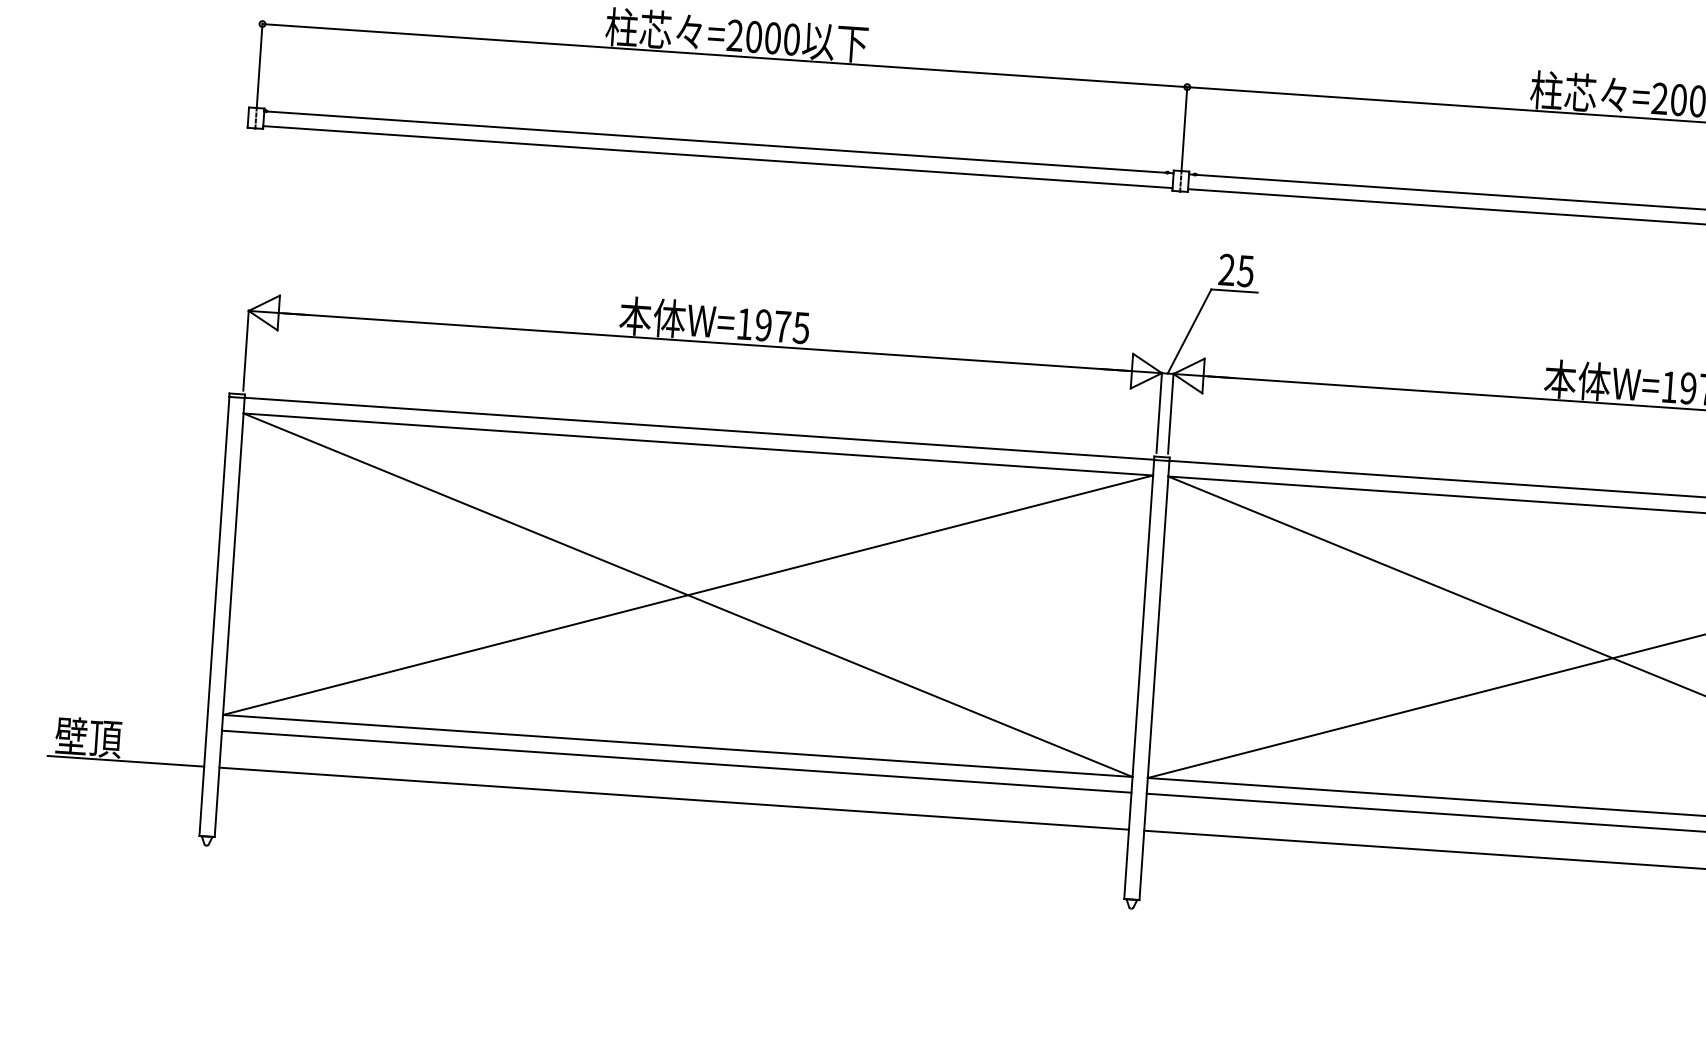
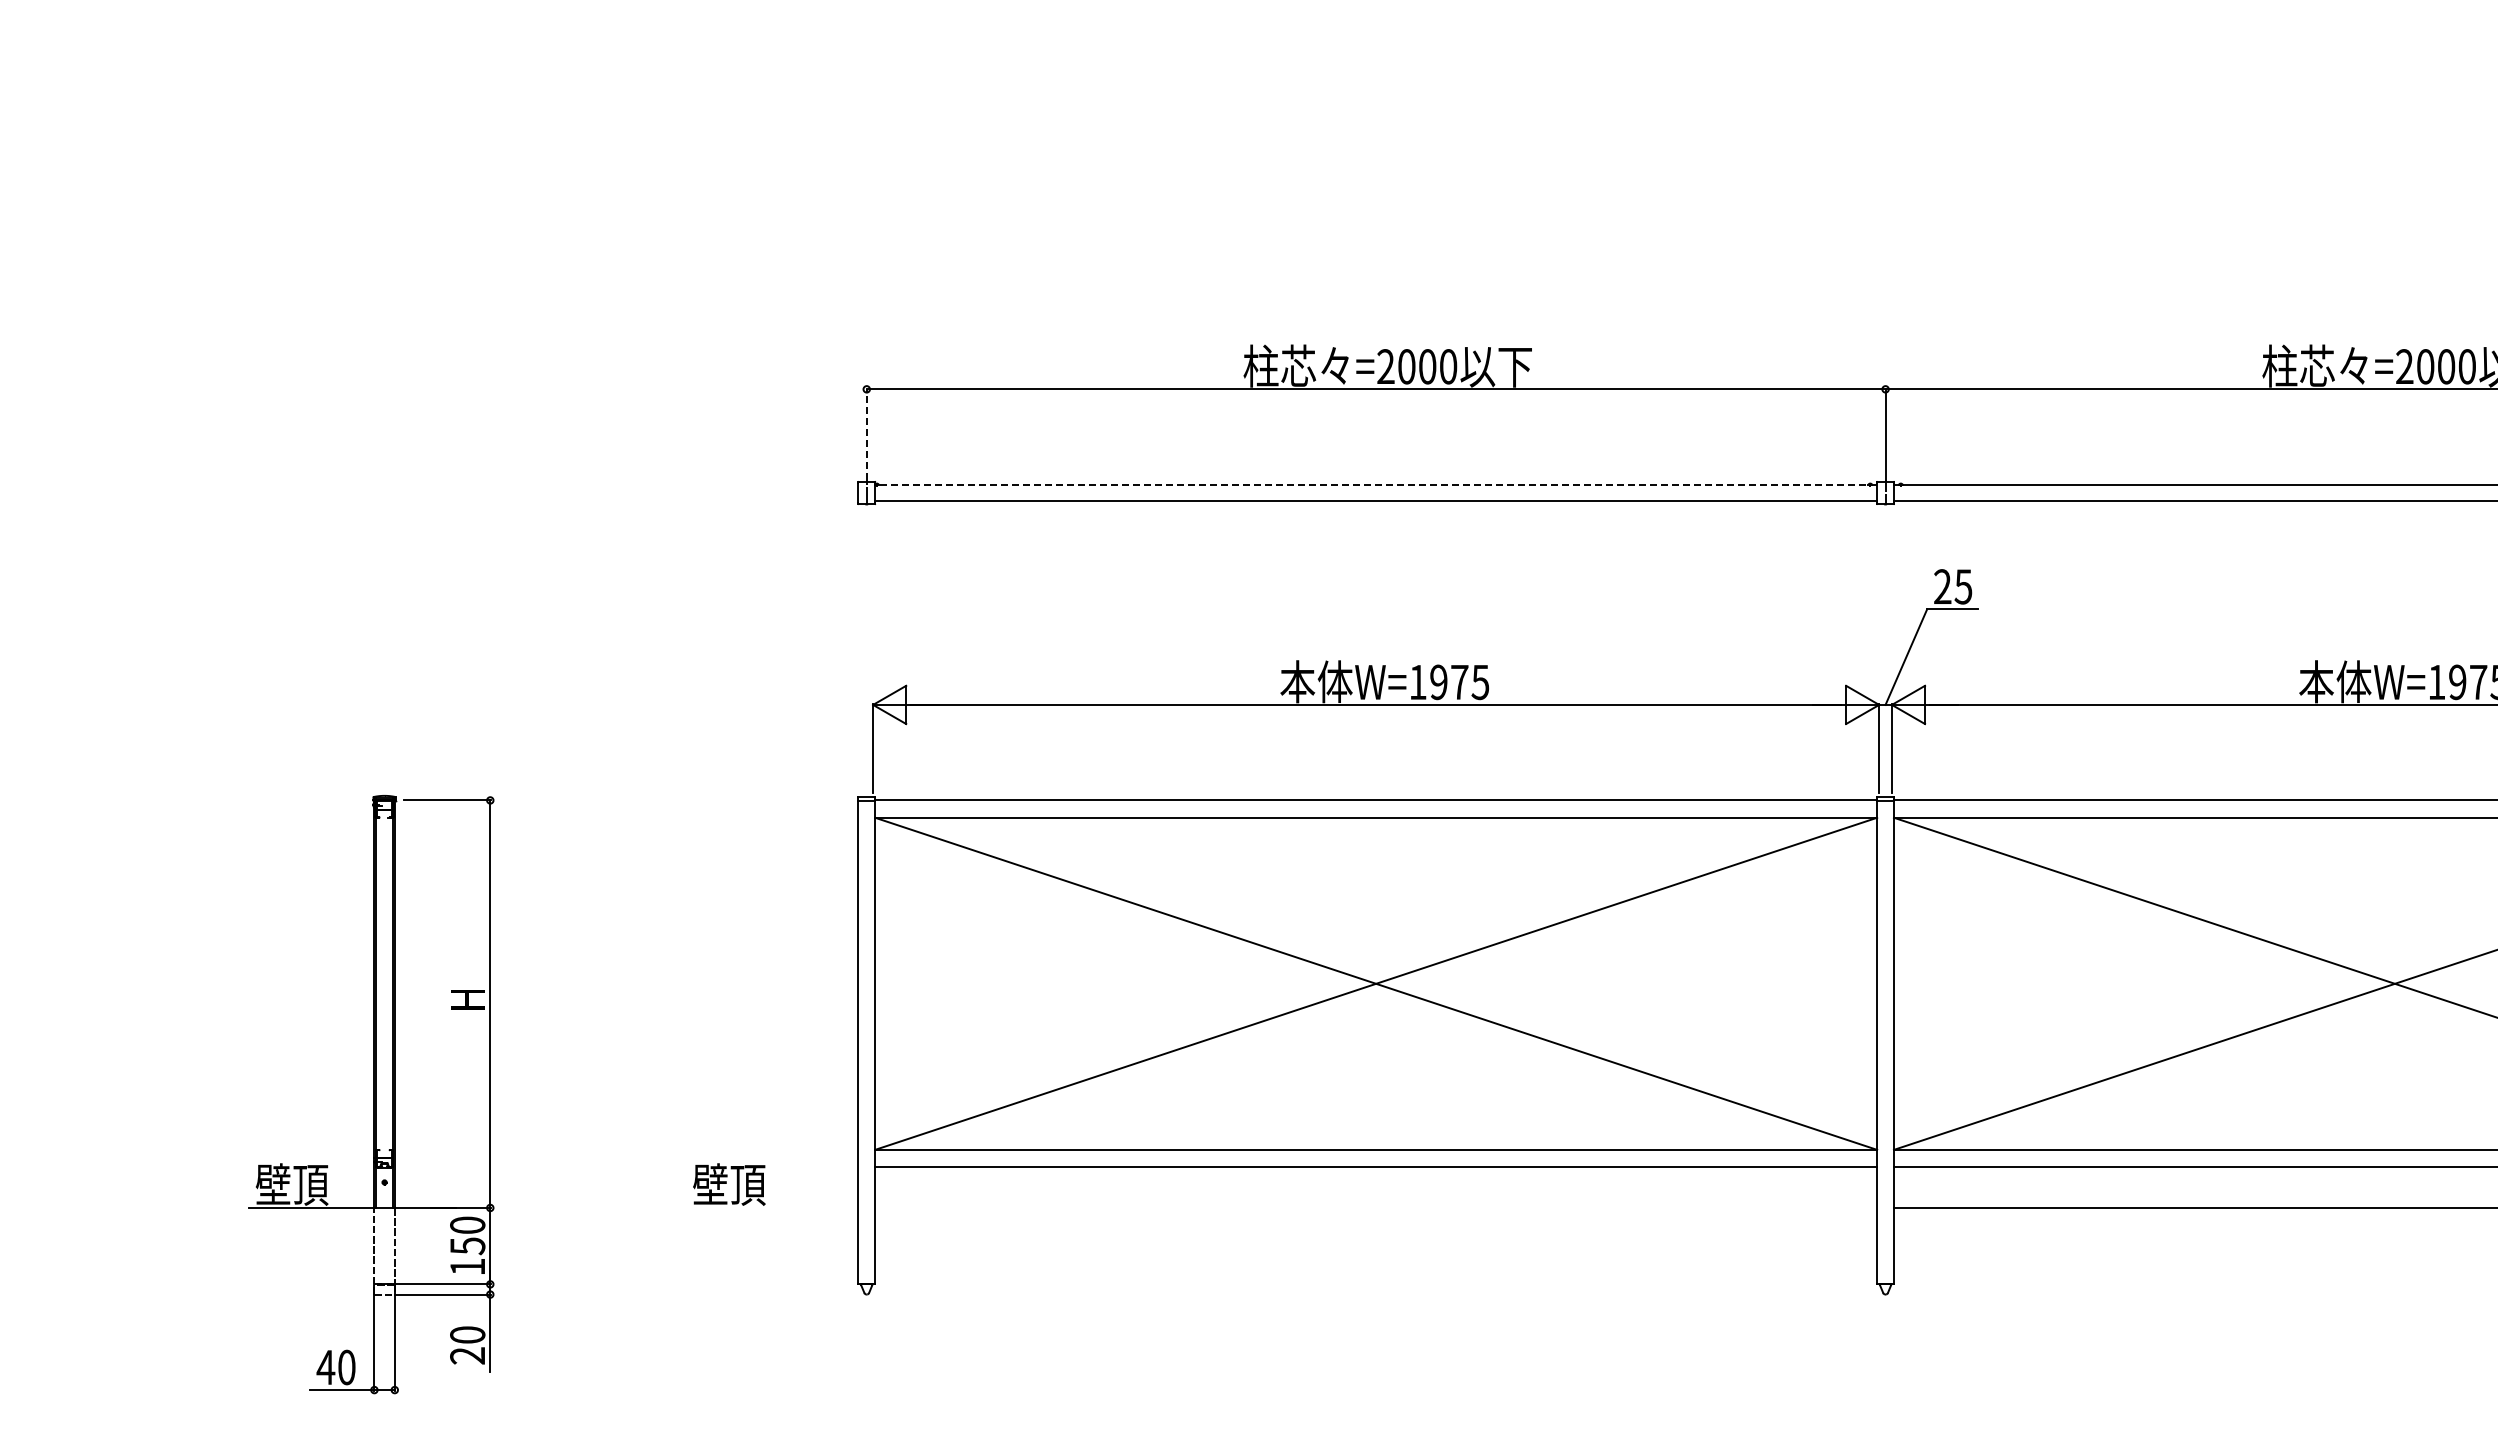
line: (259, 64) -> (866, 433), solid -> dashed
line: (719, 142) -> (1376, 484), solid -> dashed
line: (125, 760) -> (771, 1207), removed
line: (674, 798) -> (1376, 1207), removed

